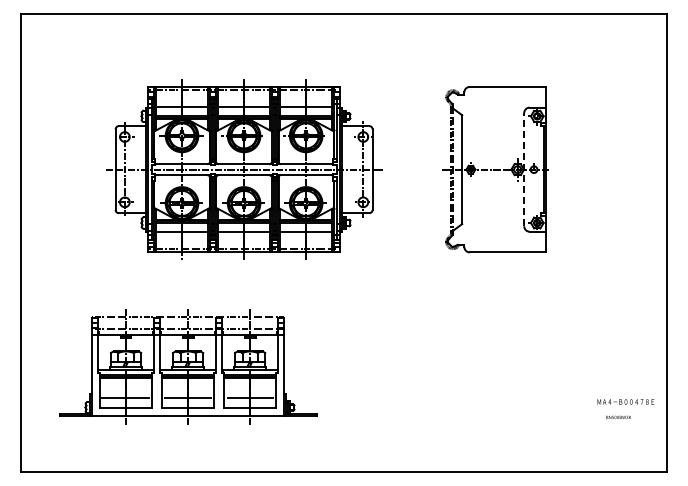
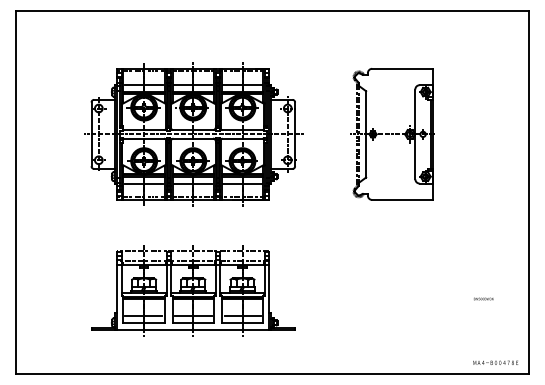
line: (524, 169) -> (415, 134), dashed -> solid
part: (188, 366) -> (193, 290), moved
text: (625, 401) -> (495, 362), moved
text: (618, 416) -> (483, 298), moved

